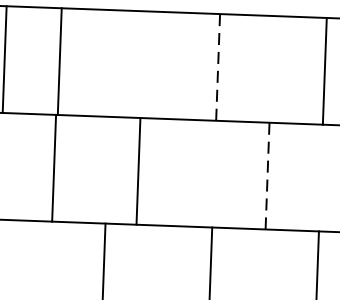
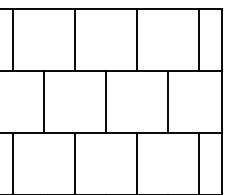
line: (59, 61) -> (74, 39), moved
line: (217, 68) -> (136, 40), dashed -> solid
line: (138, 171) -> (105, 101), moved
line: (267, 177) -> (167, 102), dashed -> solid

